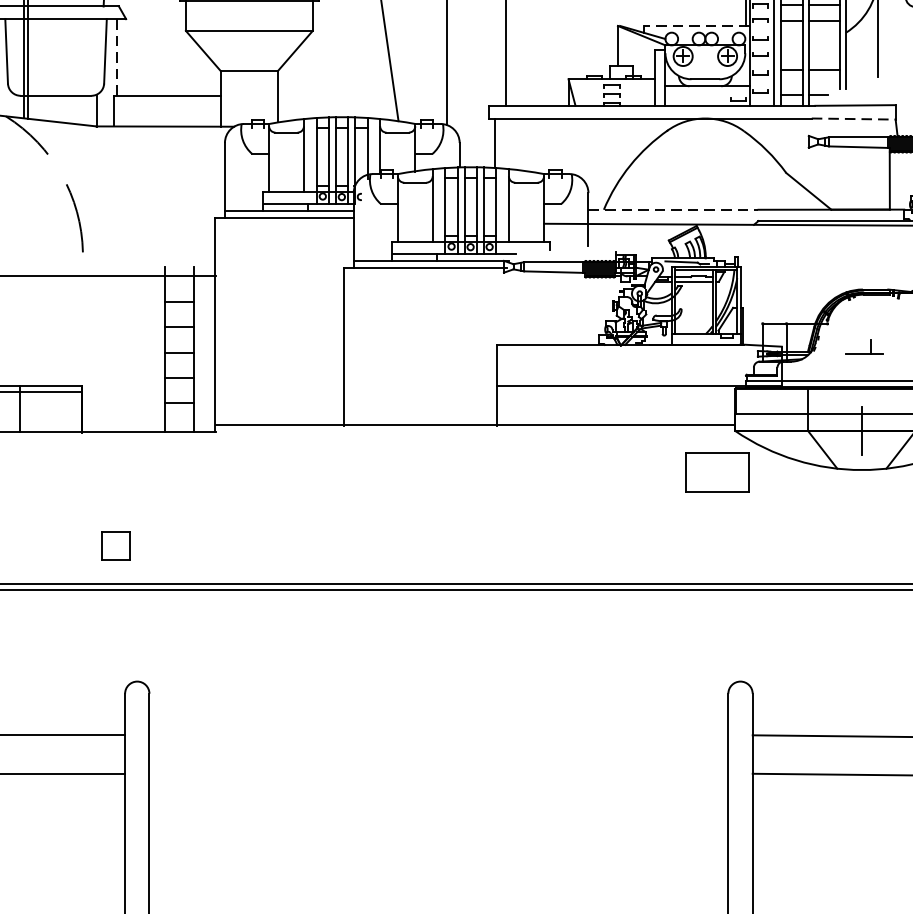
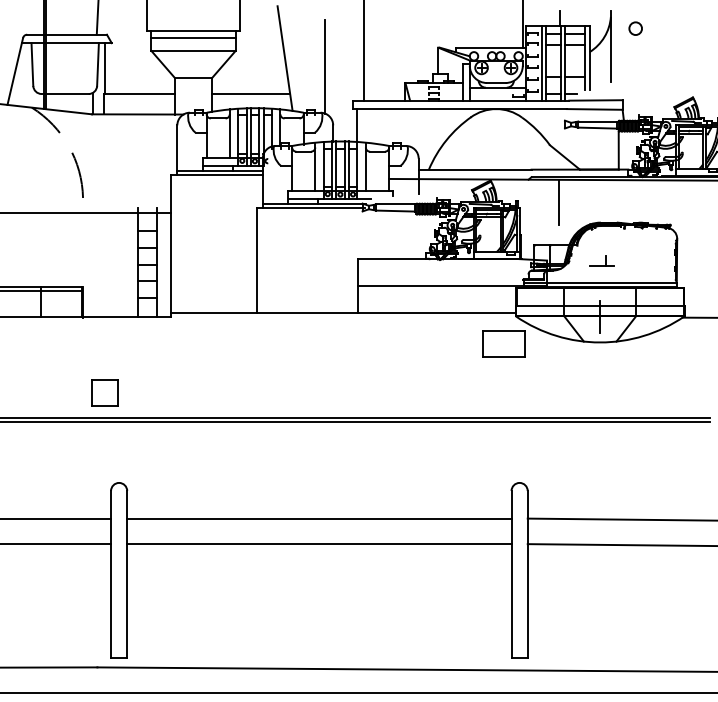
line: (249, 12) -> (193, 38), added
line: (696, 25) -> (490, 47), dashed -> solid
line: (116, 58) -> (105, 69), dashed -> solid
line: (336, 96) -> (251, 94), added
line: (853, 119) -> (594, 109), dashed -> solid
line: (674, 209) -> (475, 169), dashed -> solid
line: (799, 259) -> (558, 202), added
part: (115, 545) -> (104, 392), size x1.43
line: (439, 735) -> (319, 518), added
line: (439, 774) -> (319, 544), added

